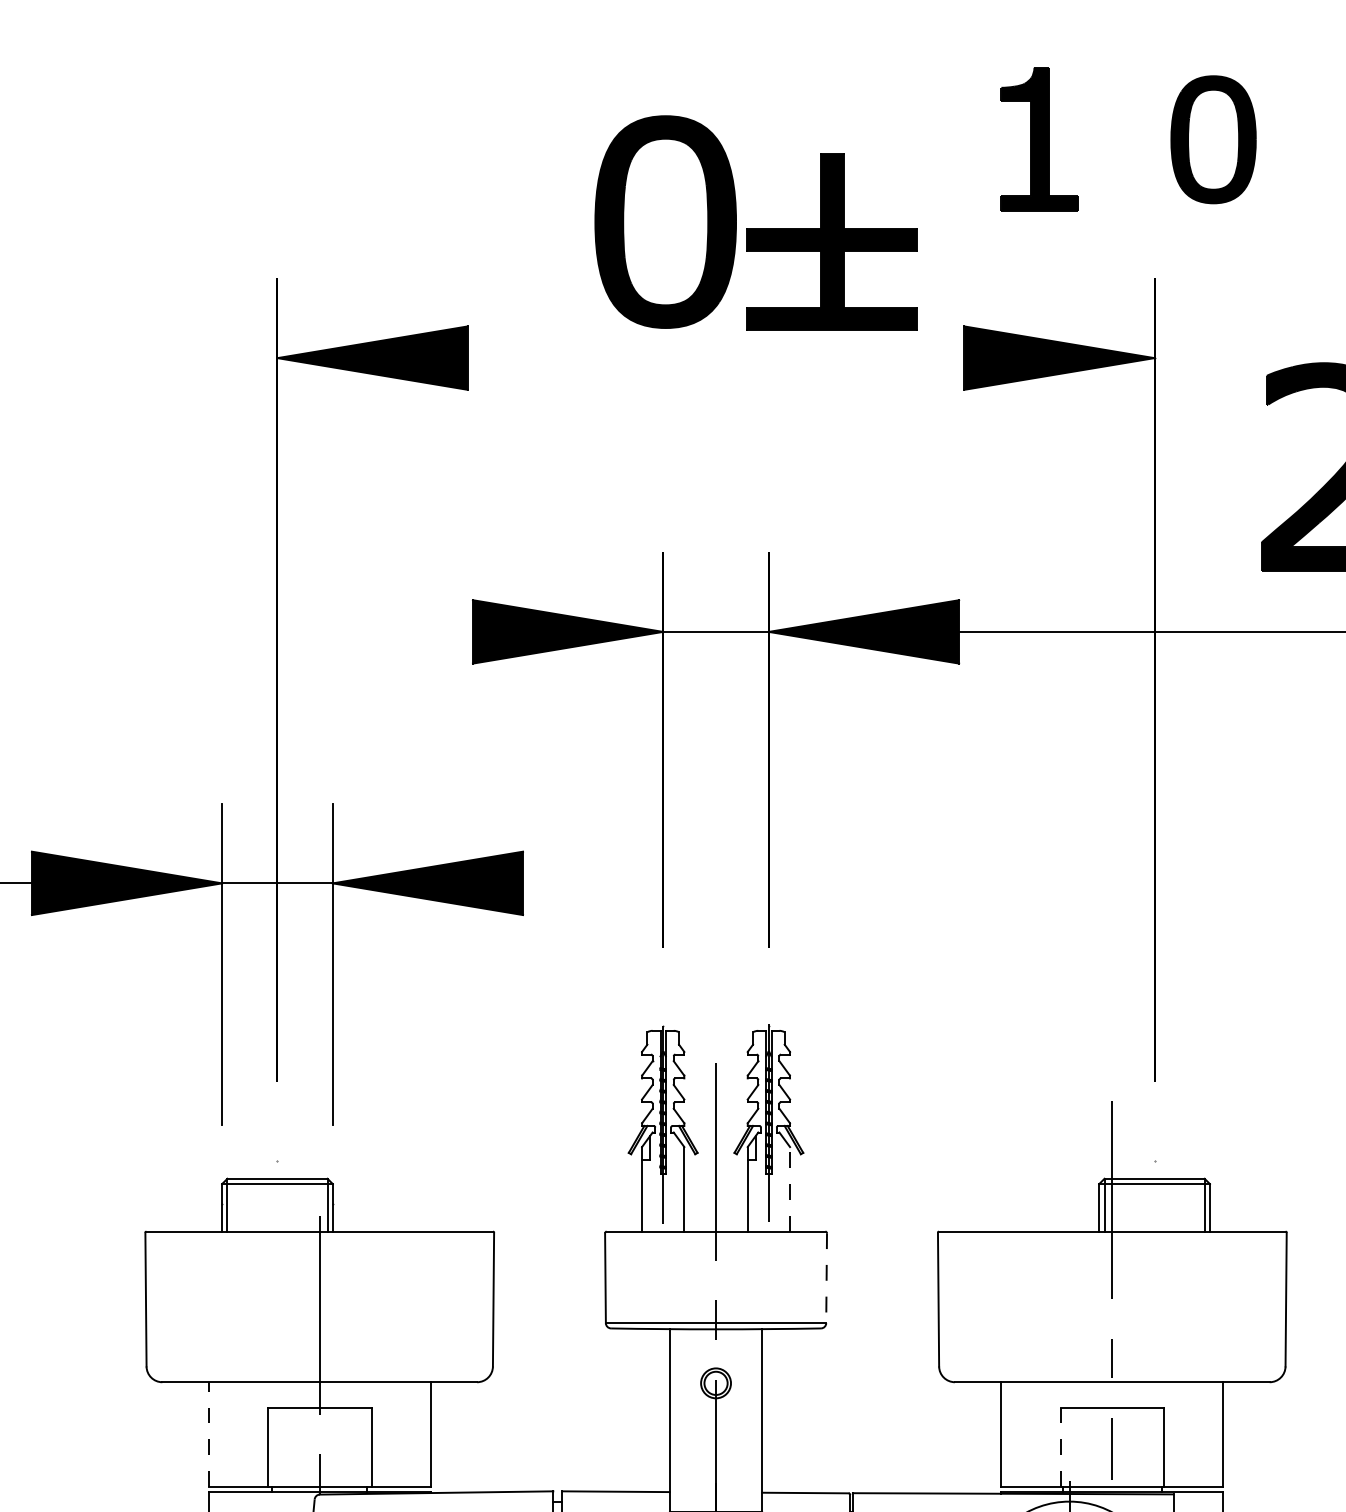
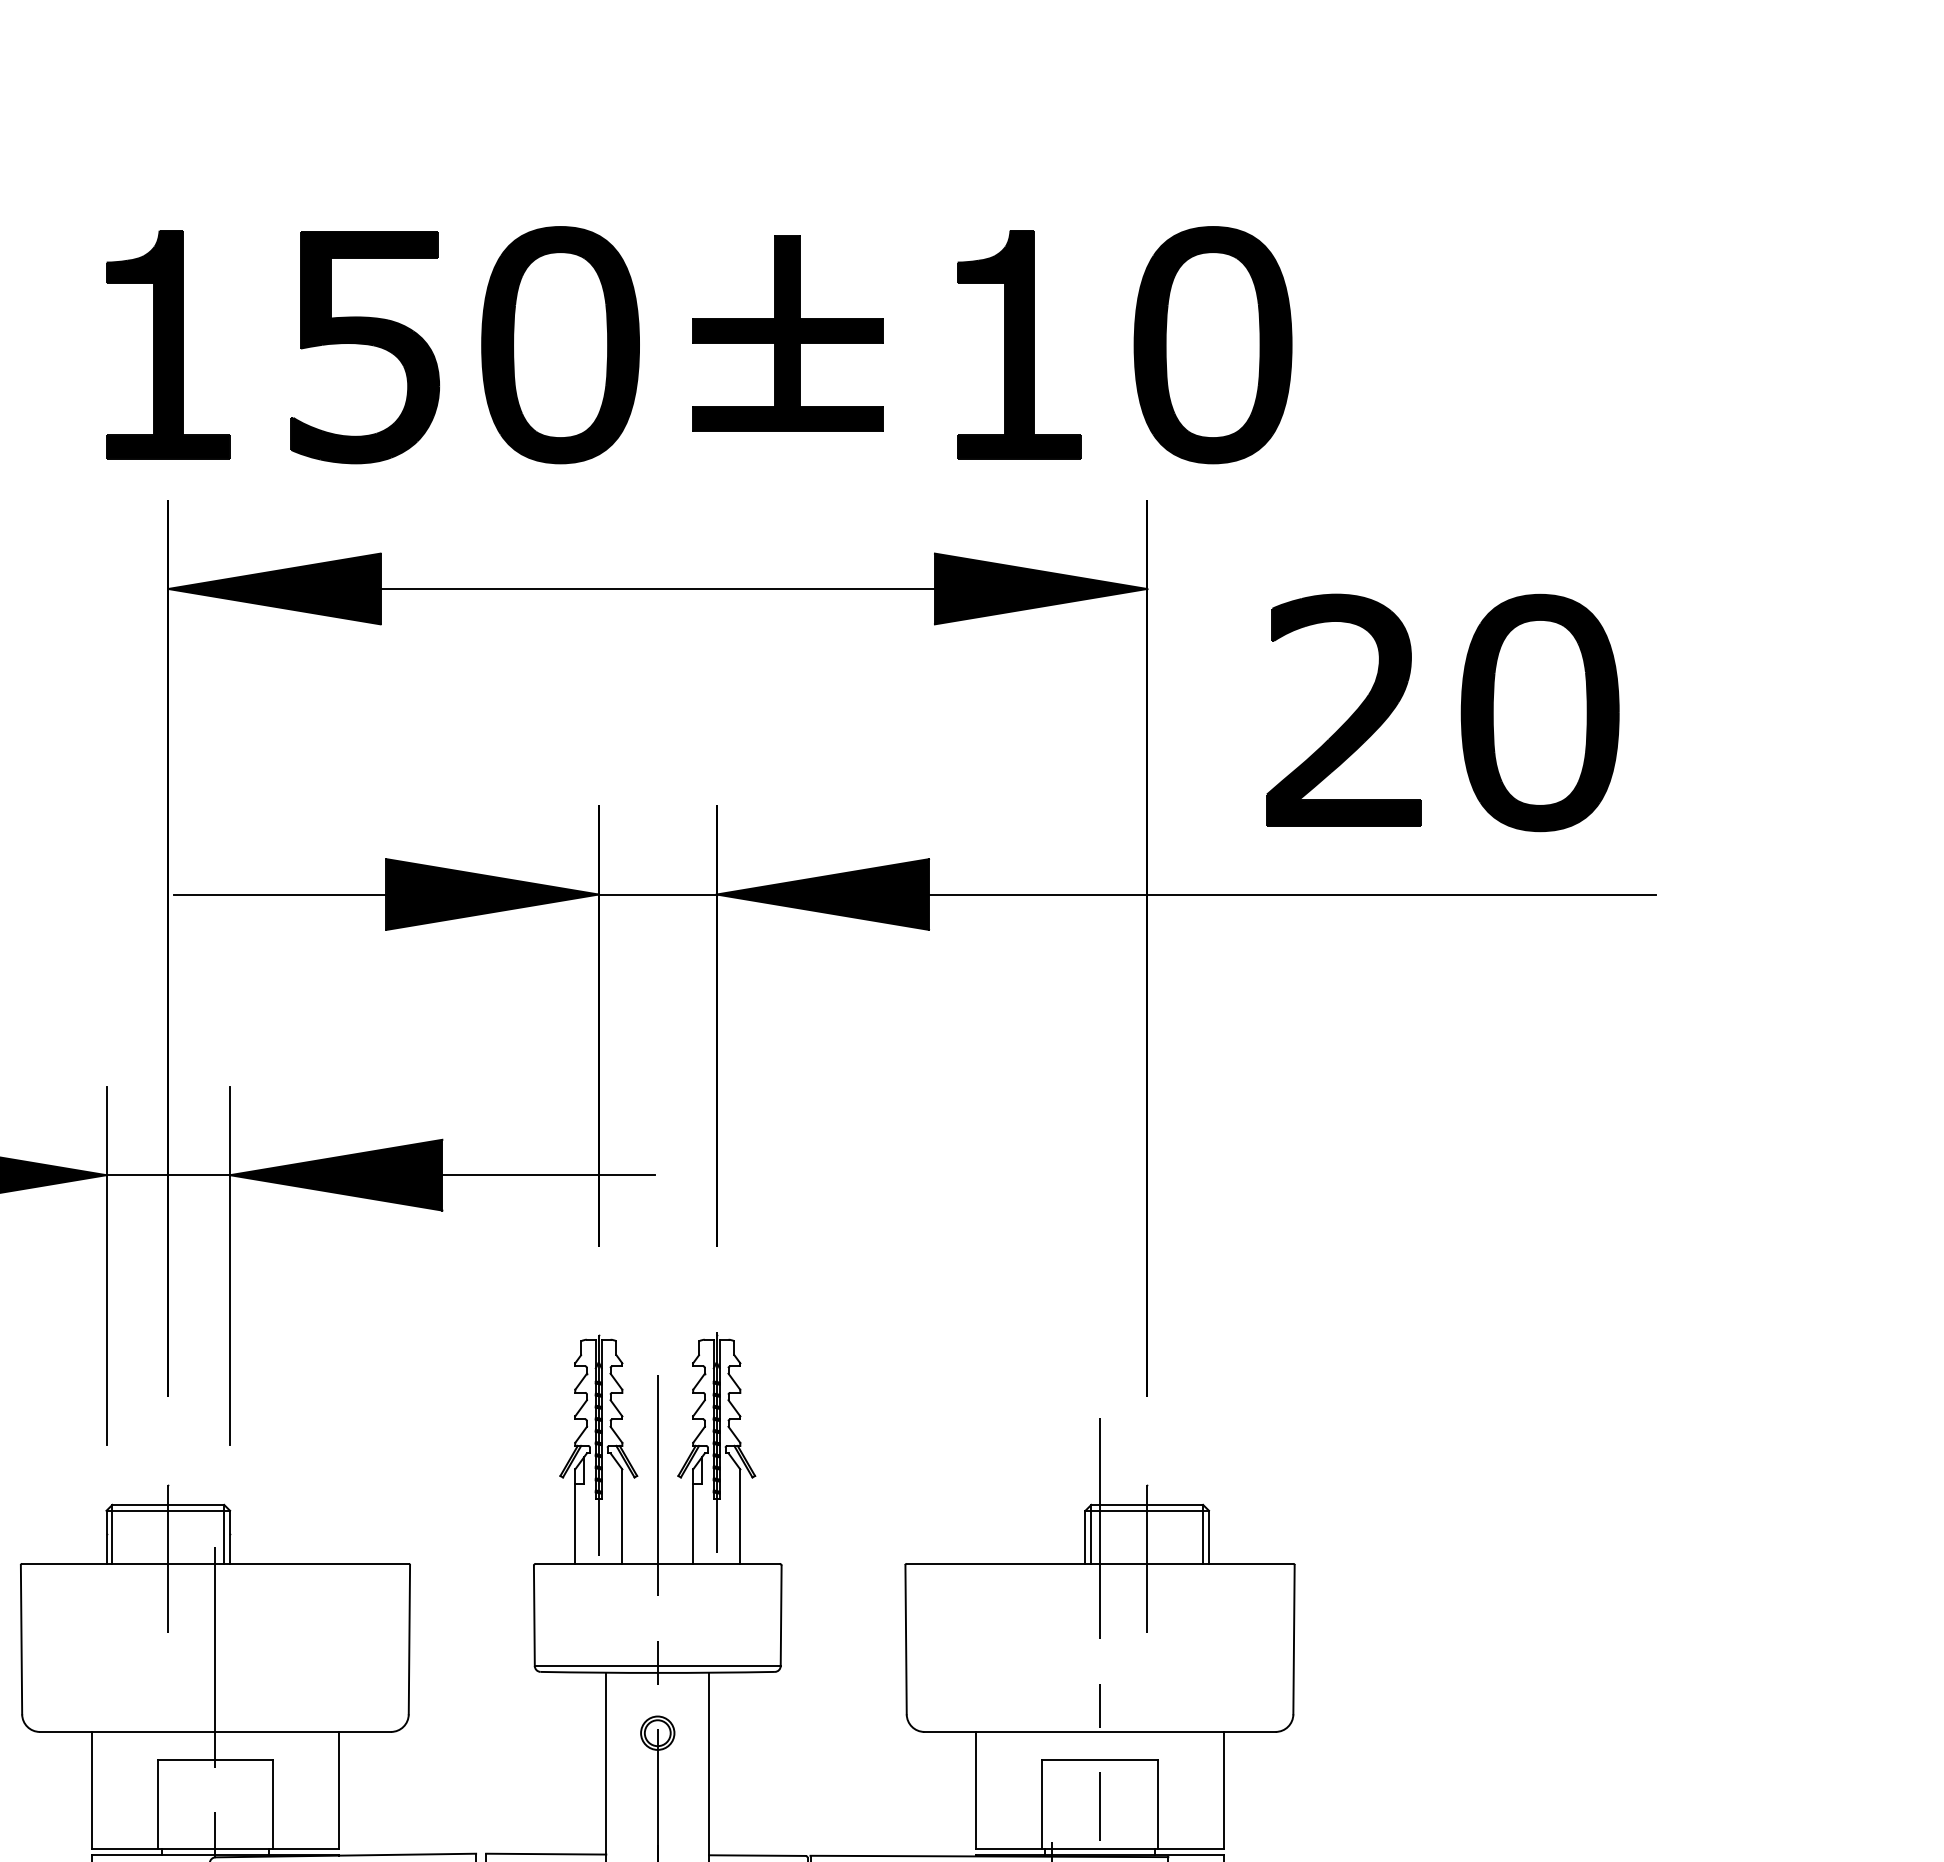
part: (277, 139) -> (168, 344), added
part: (1040, 139) -> (1019, 344), size x1.43
part: (1213, 139) -> (1212, 345), size x1.67
part: (453, 141) -> (364, 347), added
part: (665, 222) -> (560, 345), moved
part: (832, 242) -> (787, 333), moved
line: (715, 357) -> (657, 588), added
line: (378, 631) -> (280, 894), added
line: (618, 883) -> (548, 1175), added
line: (790, 1189) -> (740, 1516), dashed -> solid
line: (277, 1226) -> (168, 1558), added
line: (1154, 1226) -> (1147, 1558), added
line: (826, 1278) -> (781, 1616), dashed -> solid
line: (208, 1433) -> (91, 1789), dashed -> solid
line: (1060, 1447) -> (1042, 1804), dashed -> solid

